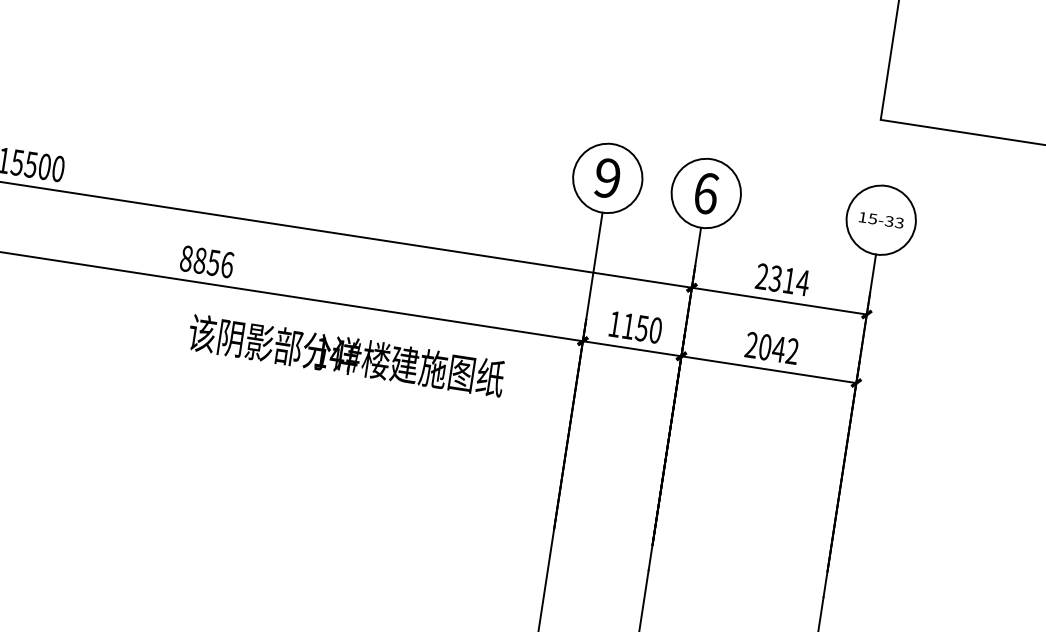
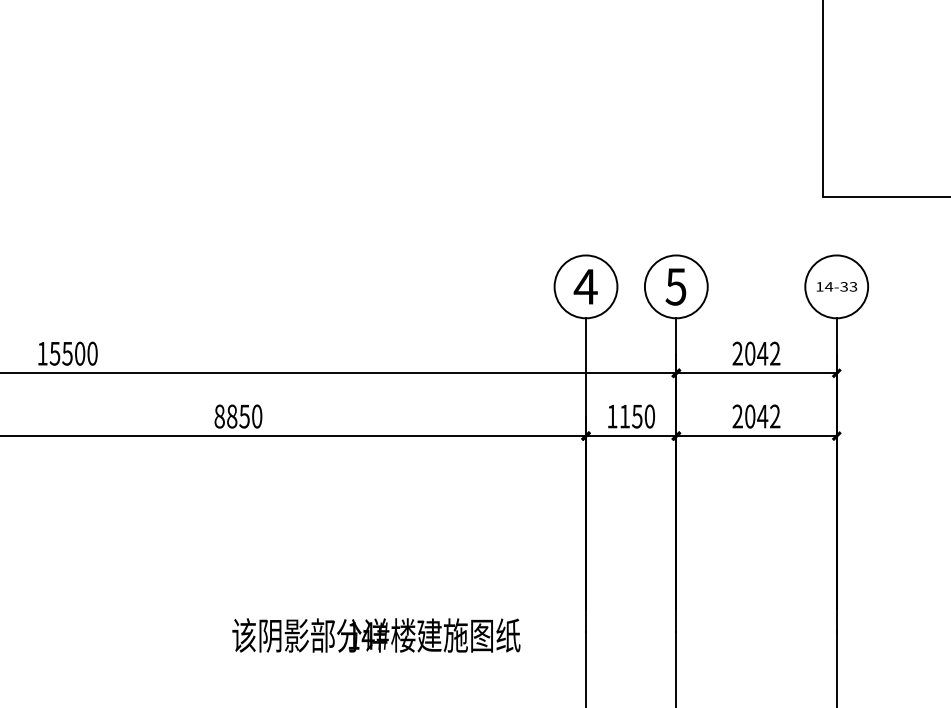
text: (607, 177) -> (585, 286), 9 -> 4
text: (705, 192) -> (675, 286), 6 -> 5
text: (873, 218) -> (829, 286), 15-33 -> 14-33
text: (227, 264) -> (257, 416), 8856 -> 8850
text: (789, 280) -> (762, 353), 2314 -> 2042
text: (346, 355) -> (376, 635), moved

